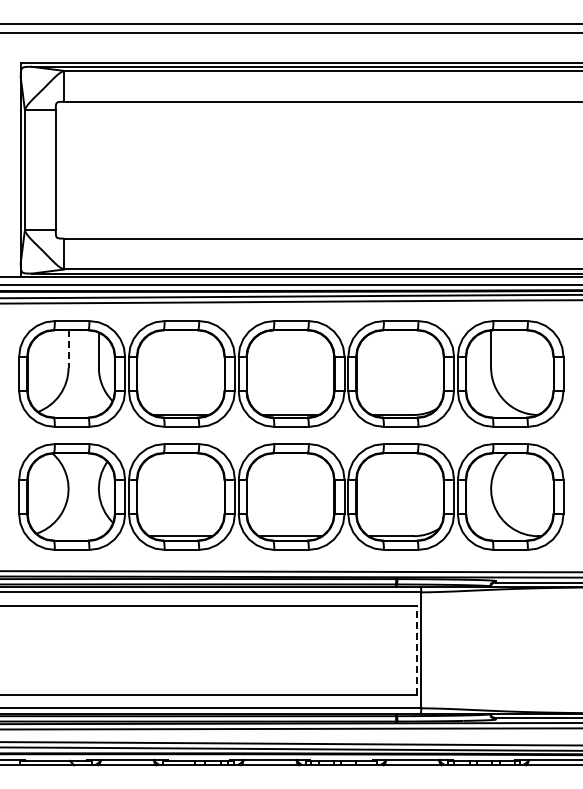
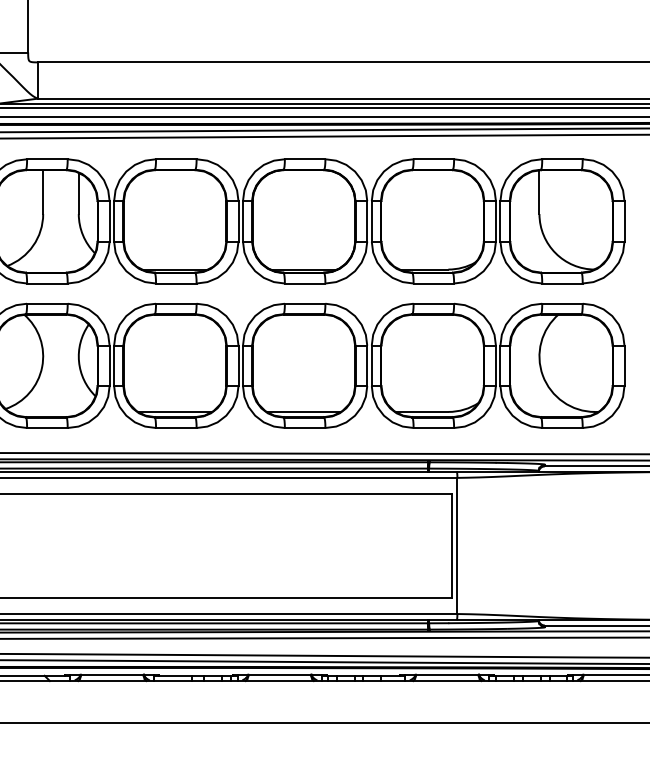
line: (68, 349) -> (43, 192), dashed -> solid
line: (416, 650) -> (451, 546), dashed -> solid

